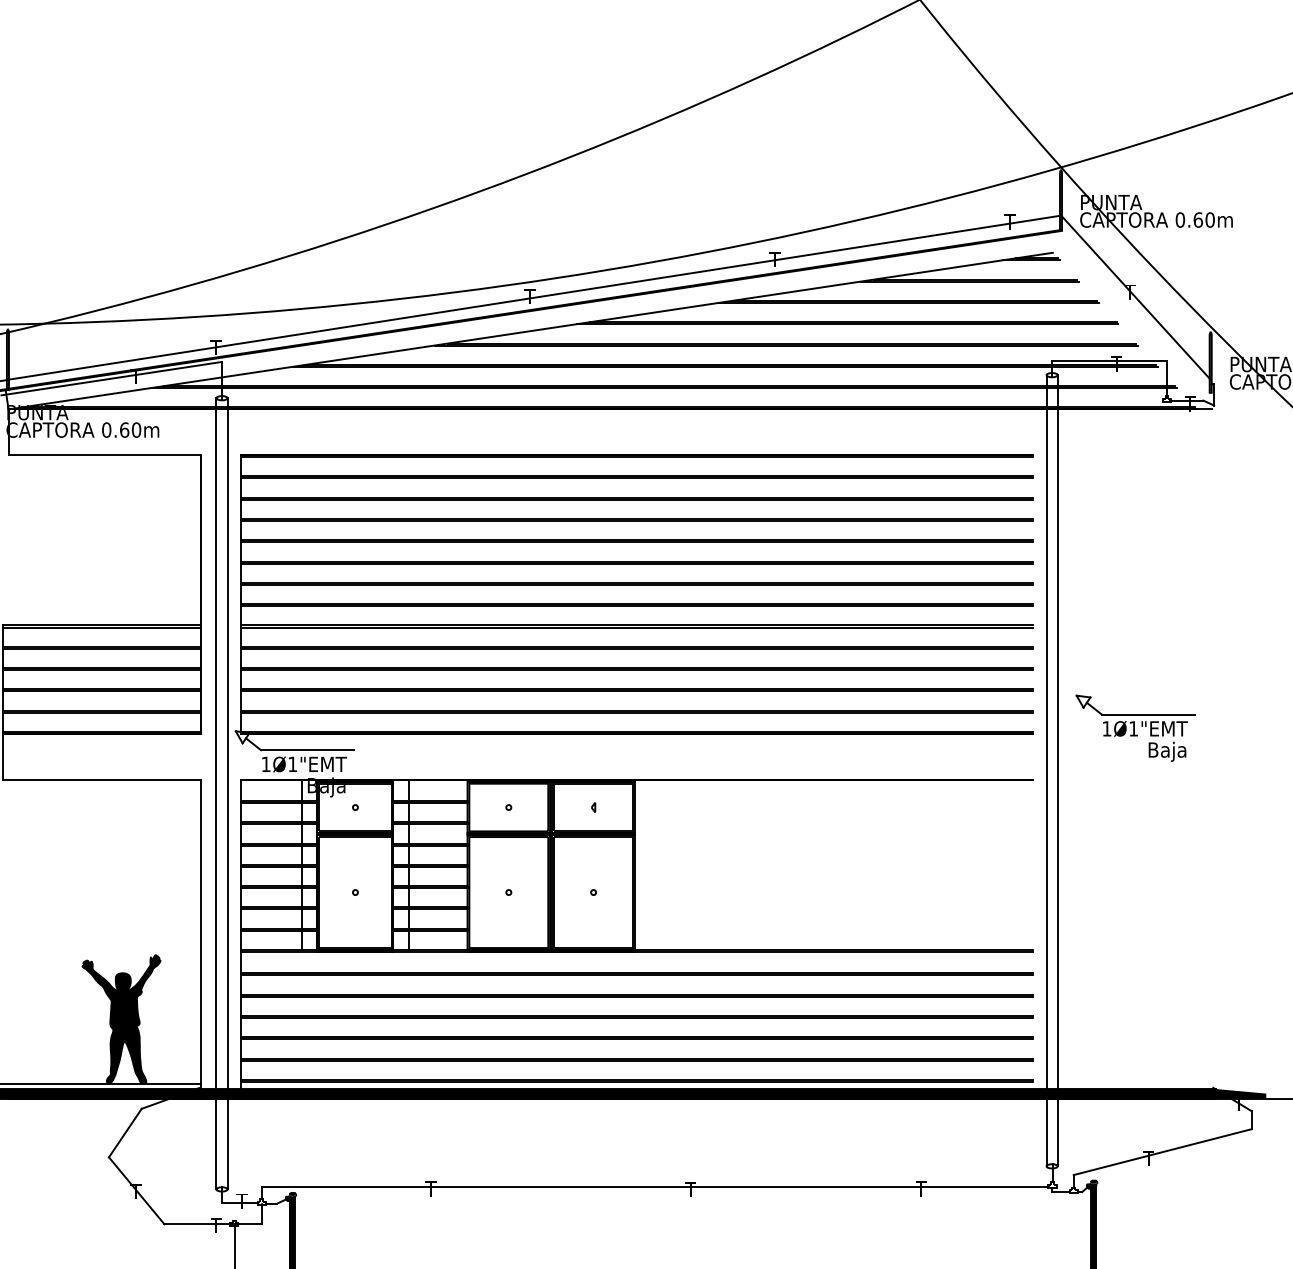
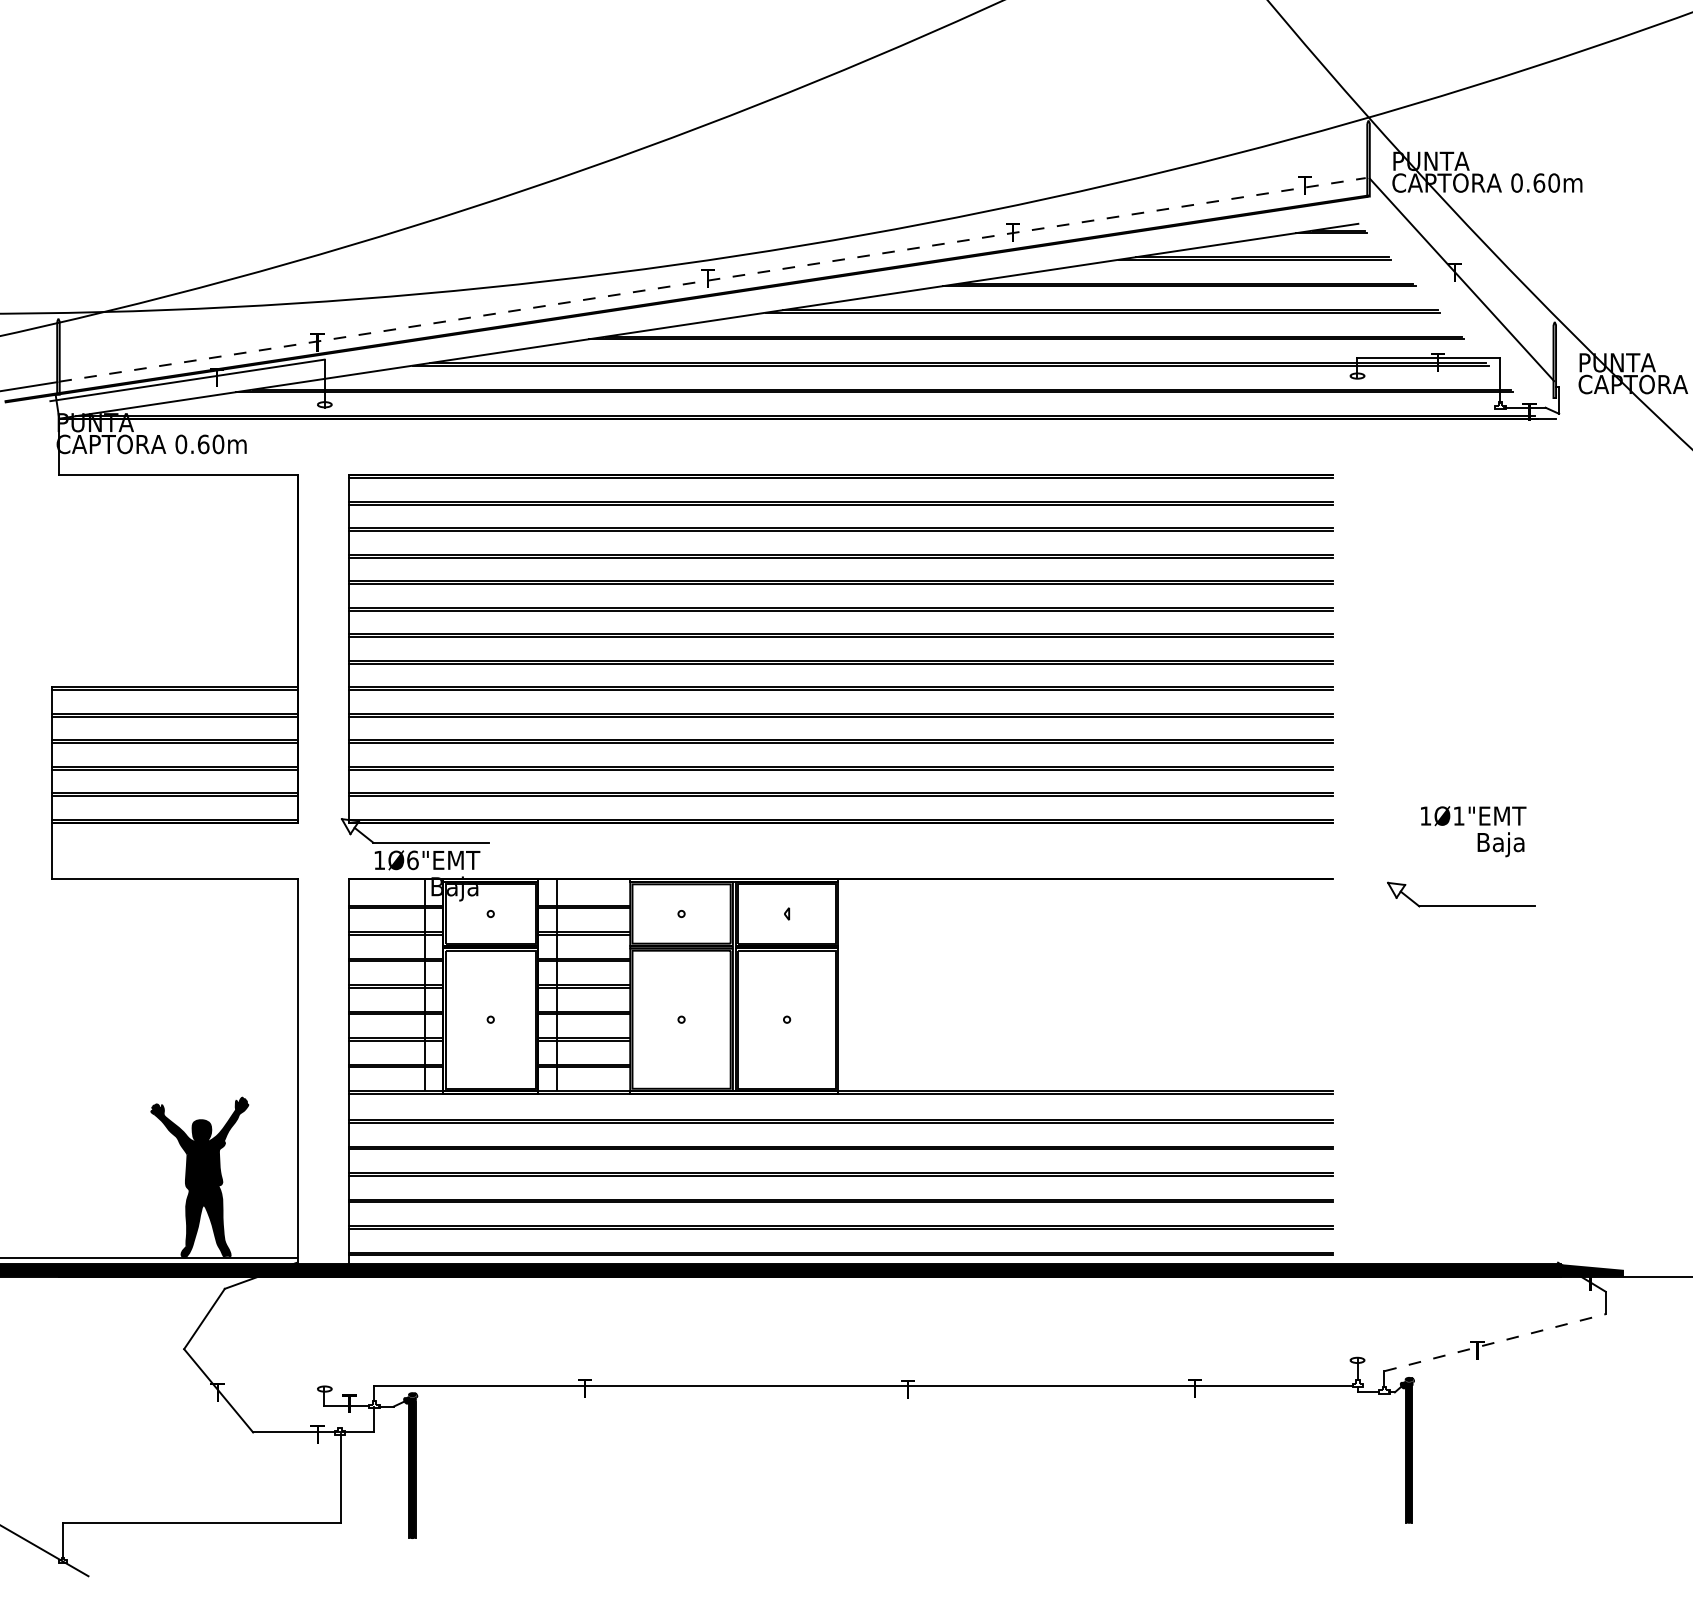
line: (534, 297) -> (713, 279), solid -> dashed
part: (1135, 713) -> (1461, 905), moved
text: (292, 764) -> (412, 860), 1Ø1"EMT -> 1Ø6"EMT
line: (1046, 770) -> (1350, 868), removed
line: (1057, 770) -> (1364, 868), removed
line: (216, 793) -> (317, 896), removed
line: (227, 793) -> (331, 896), removed
line: (1163, 1151) -> (1495, 1342), solid -> dashed

